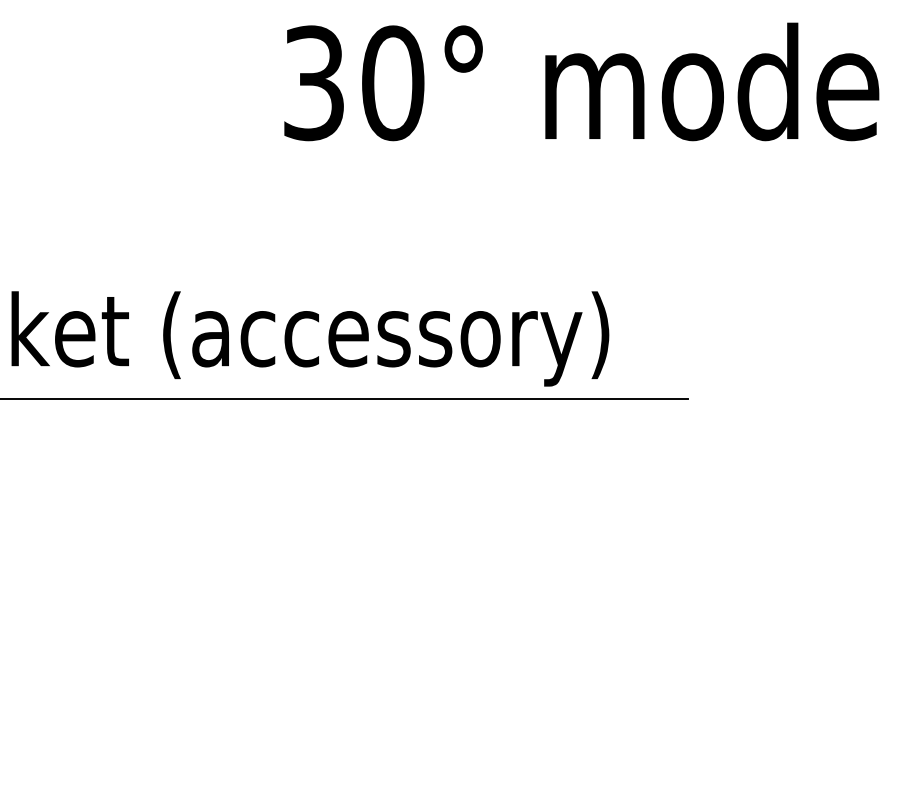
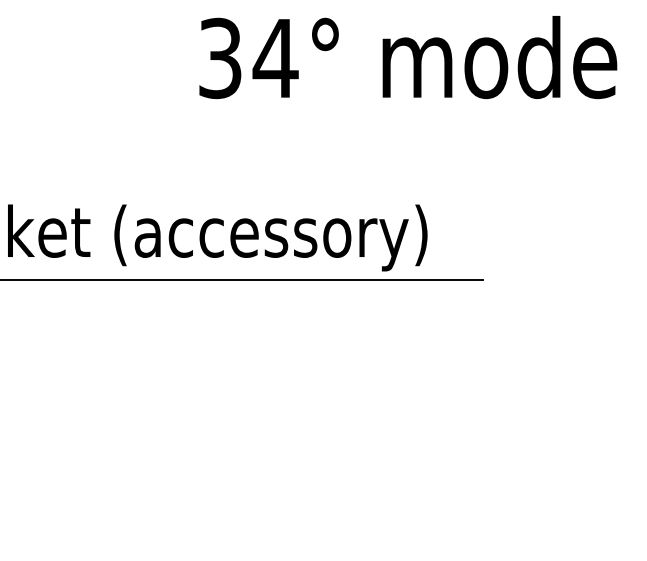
text: (392, 83) -> (275, 58), 30° -> 34°

